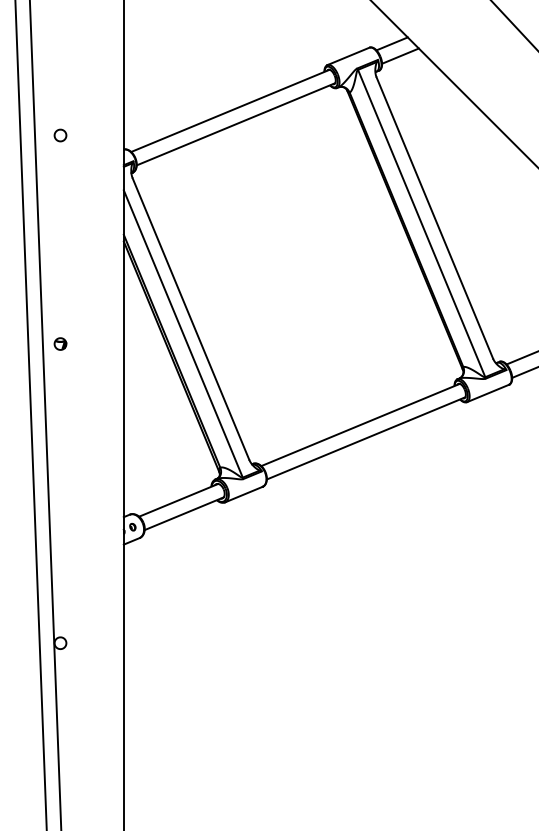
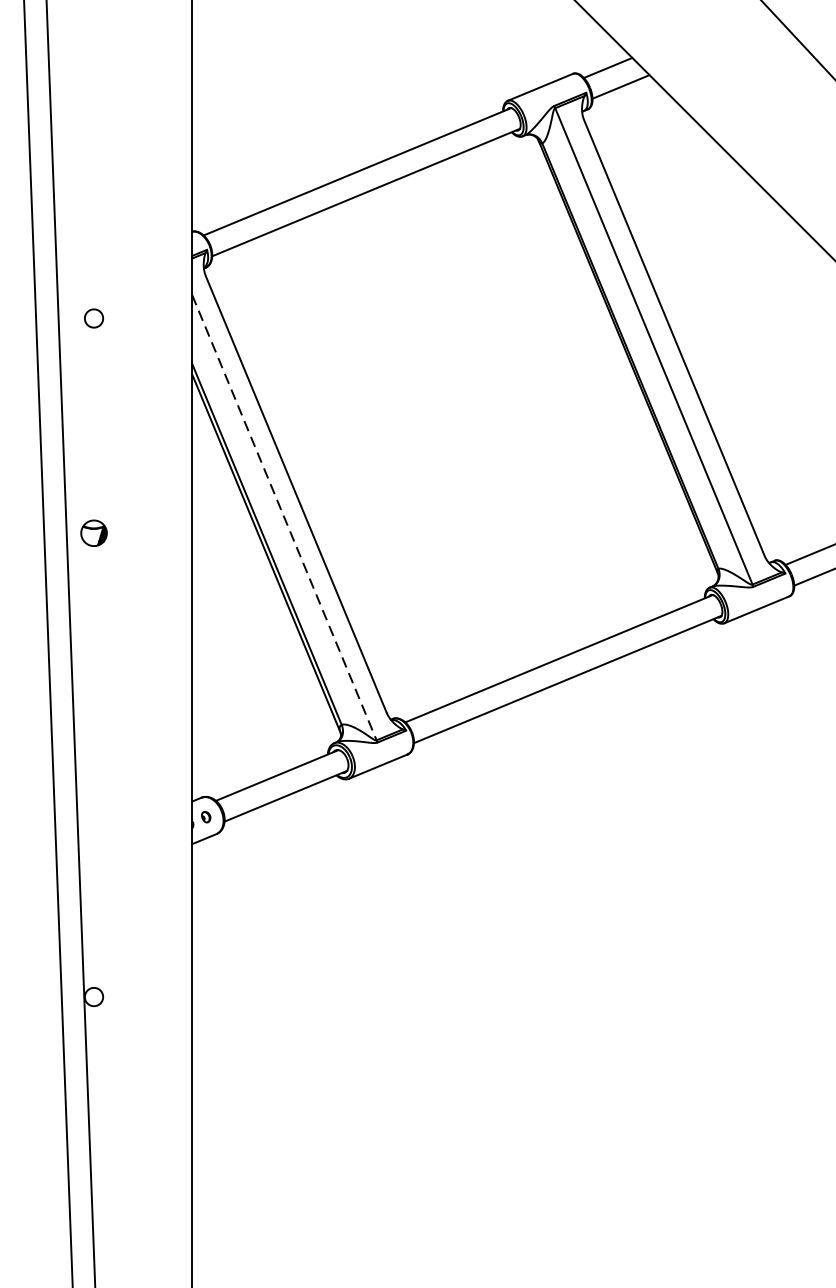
part: (60, 135) -> (94, 318), moved
line: (183, 334) -> (284, 518), solid -> dashed
part: (60, 343) -> (94, 532), size x1.4

